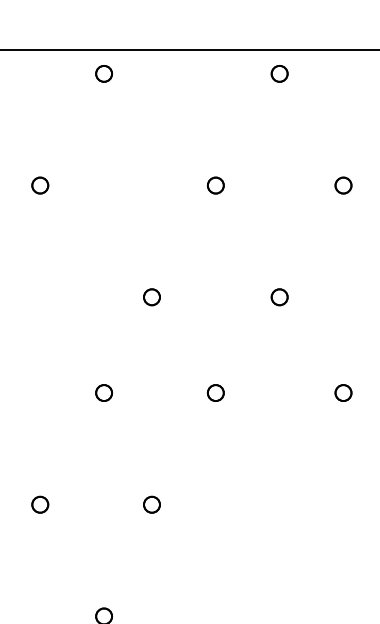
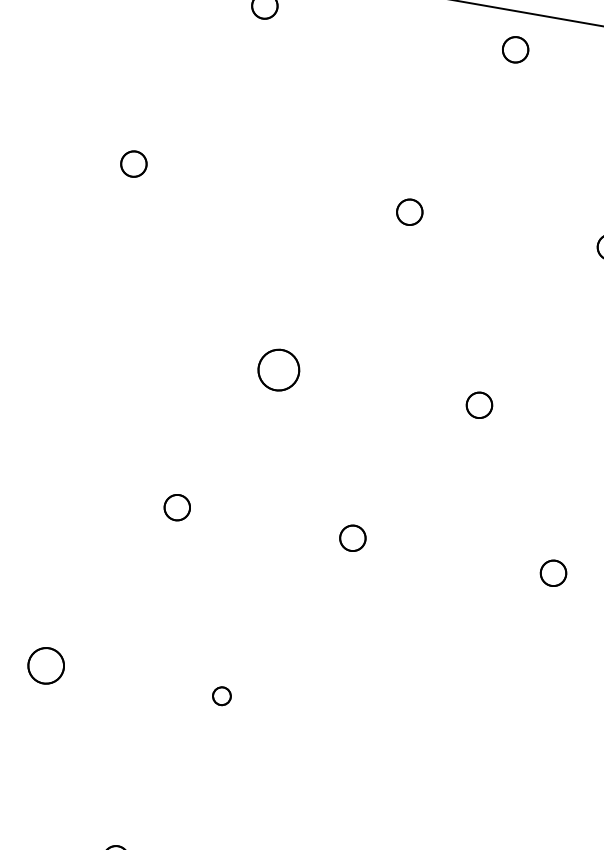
part: (279, 73) -> (515, 49), moved
part: (151, 297) -> (277, 370), size x1.6
part: (40, 504) -> (46, 665), size x1.4
part: (151, 504) -> (221, 695), size x0.7

